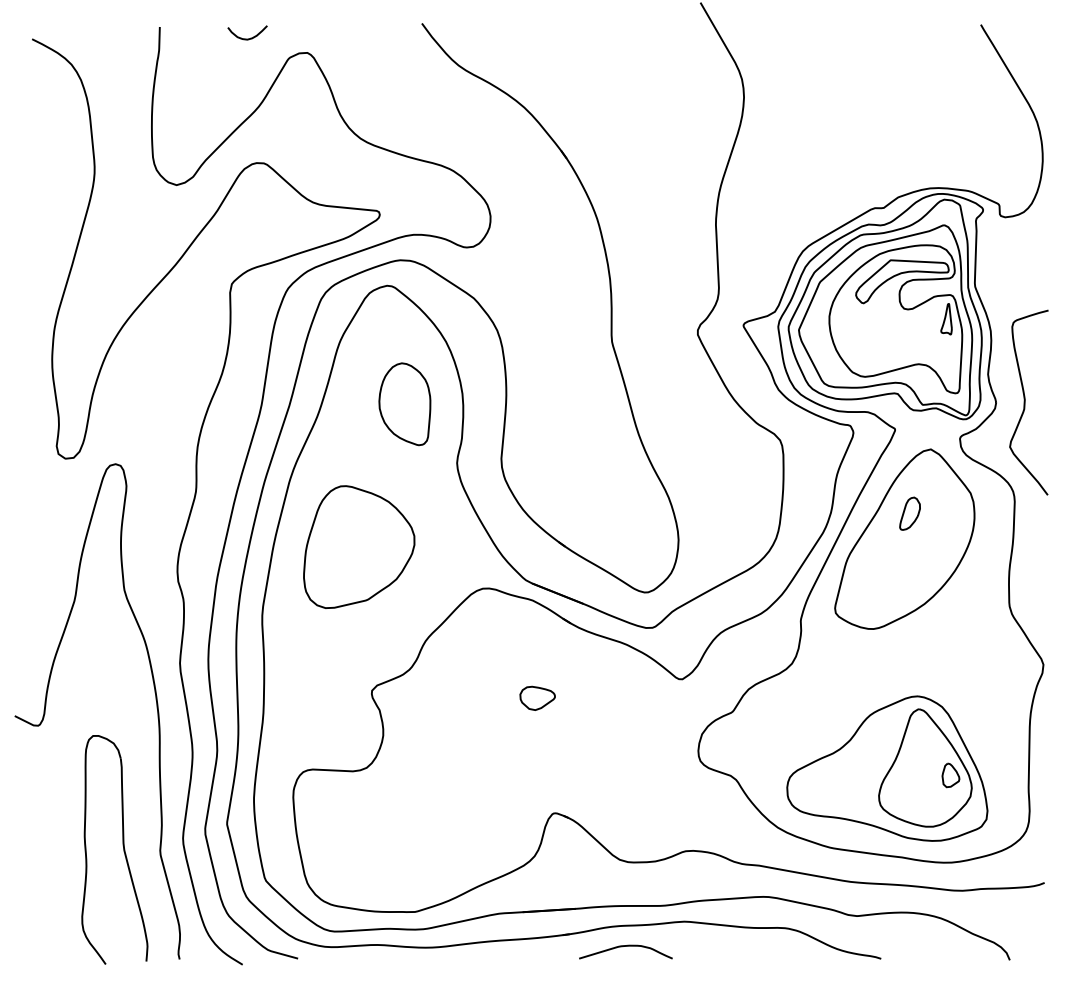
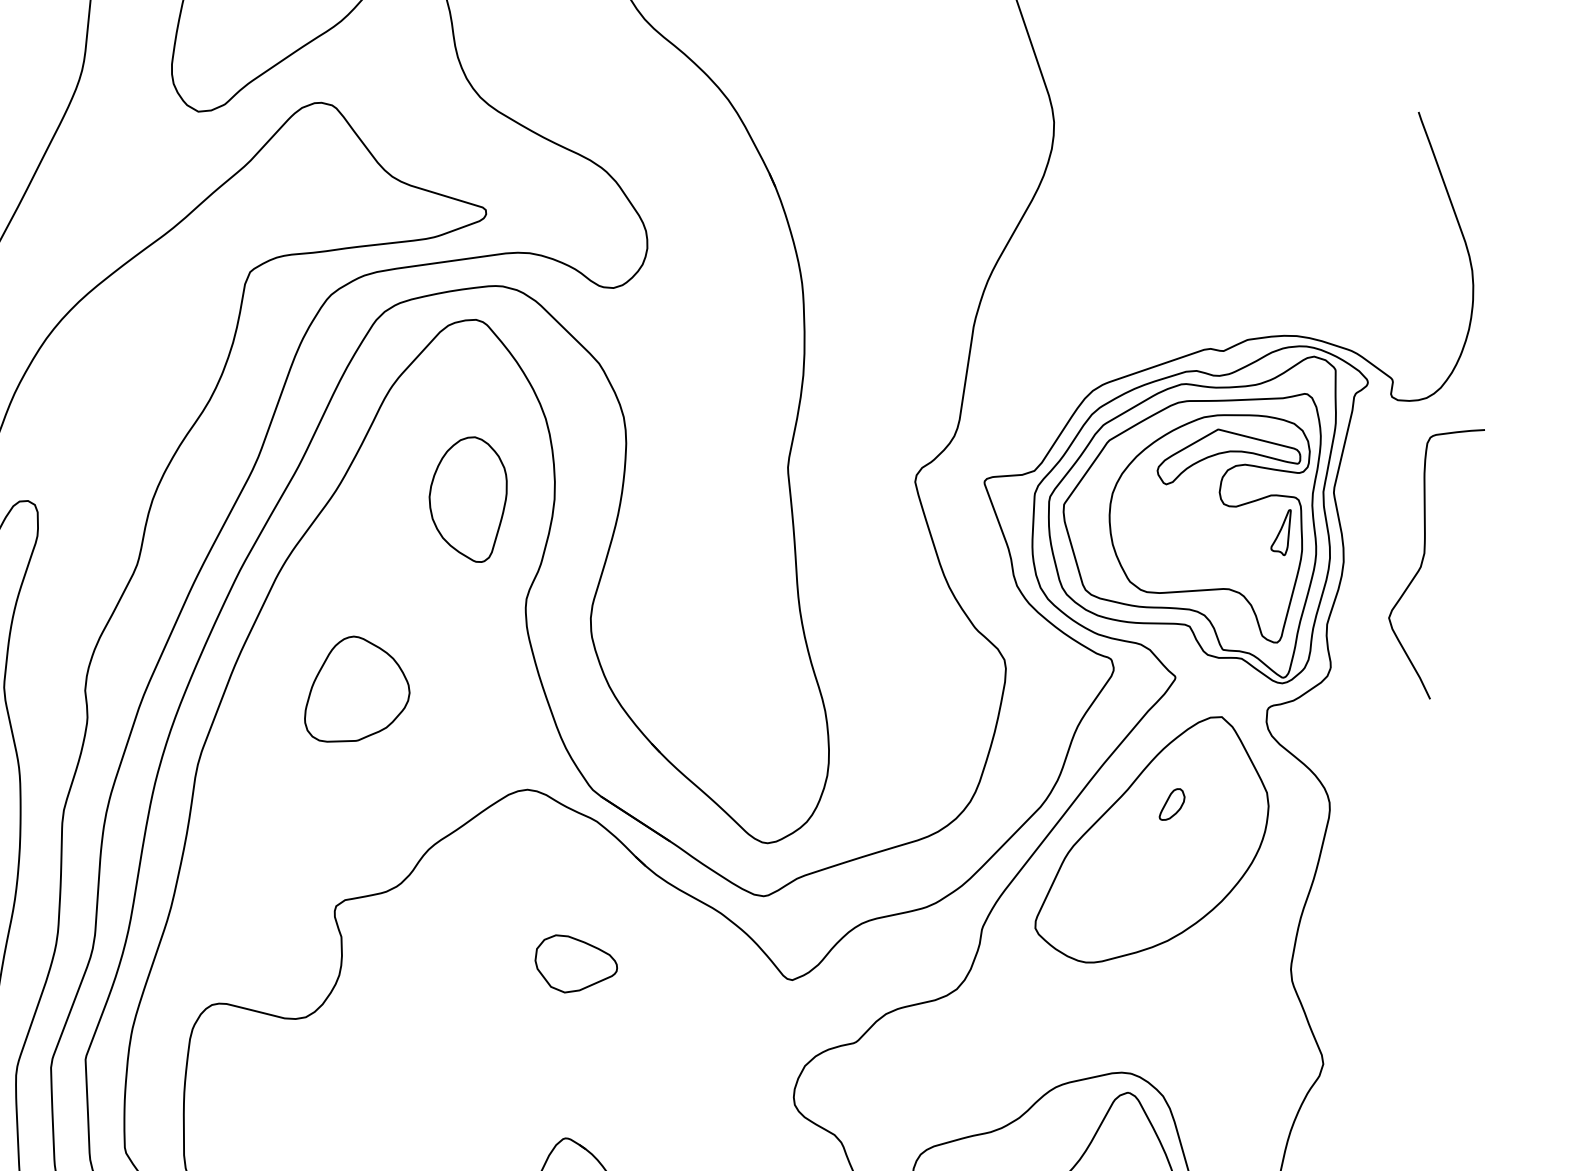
curve: (1025, 402) -> (1424, 557), moved
part: (909, 513) -> (1171, 804), size x0.7
part: (359, 546) -> (359, 692), size x0.6
part: (537, 697) -> (575, 964), size x1.6

